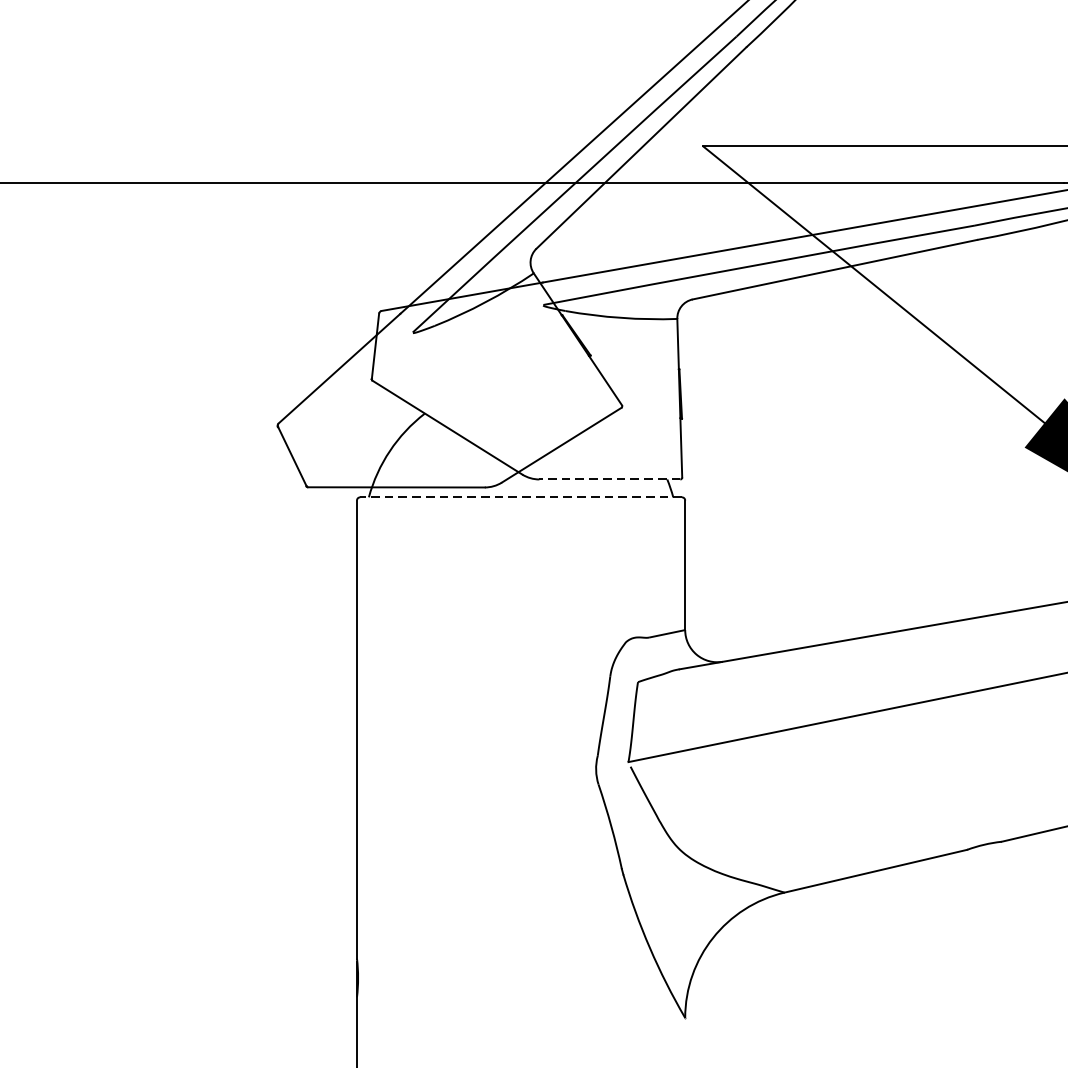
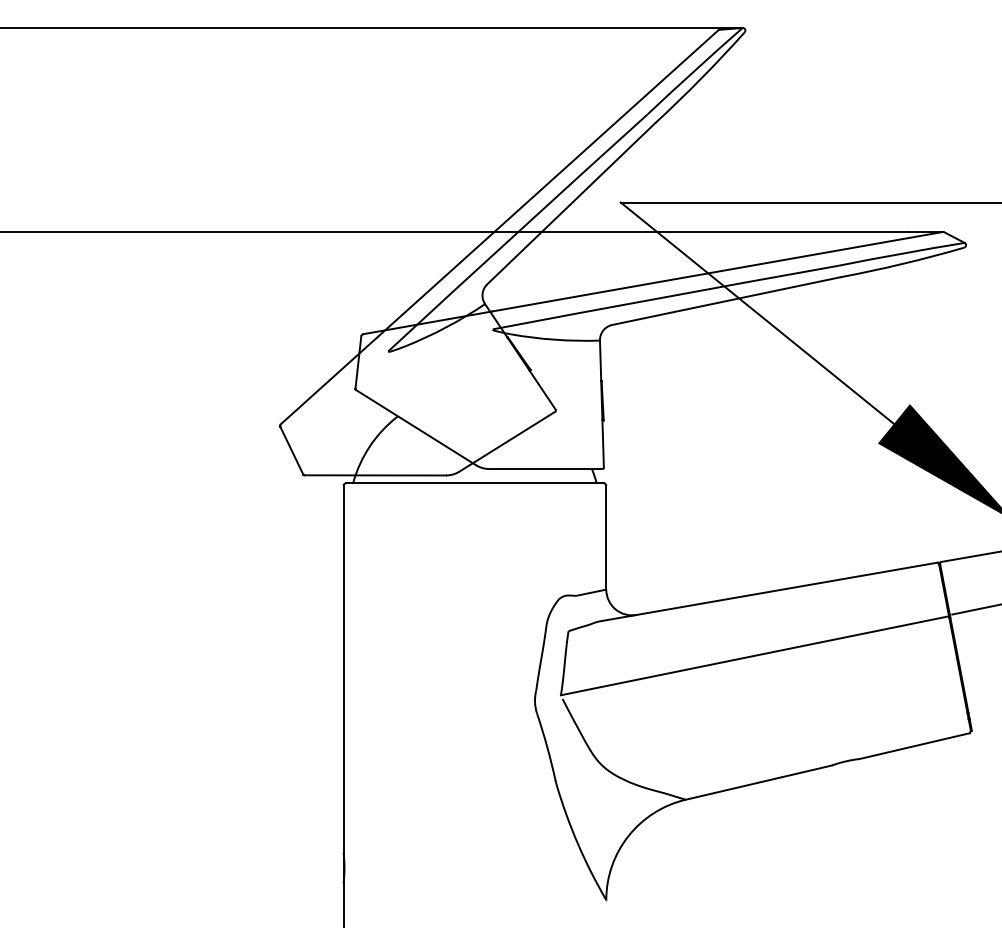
line: (609, 480) -> (545, 469), dashed -> solid
line: (520, 497) -> (474, 483), dashed -> solid

